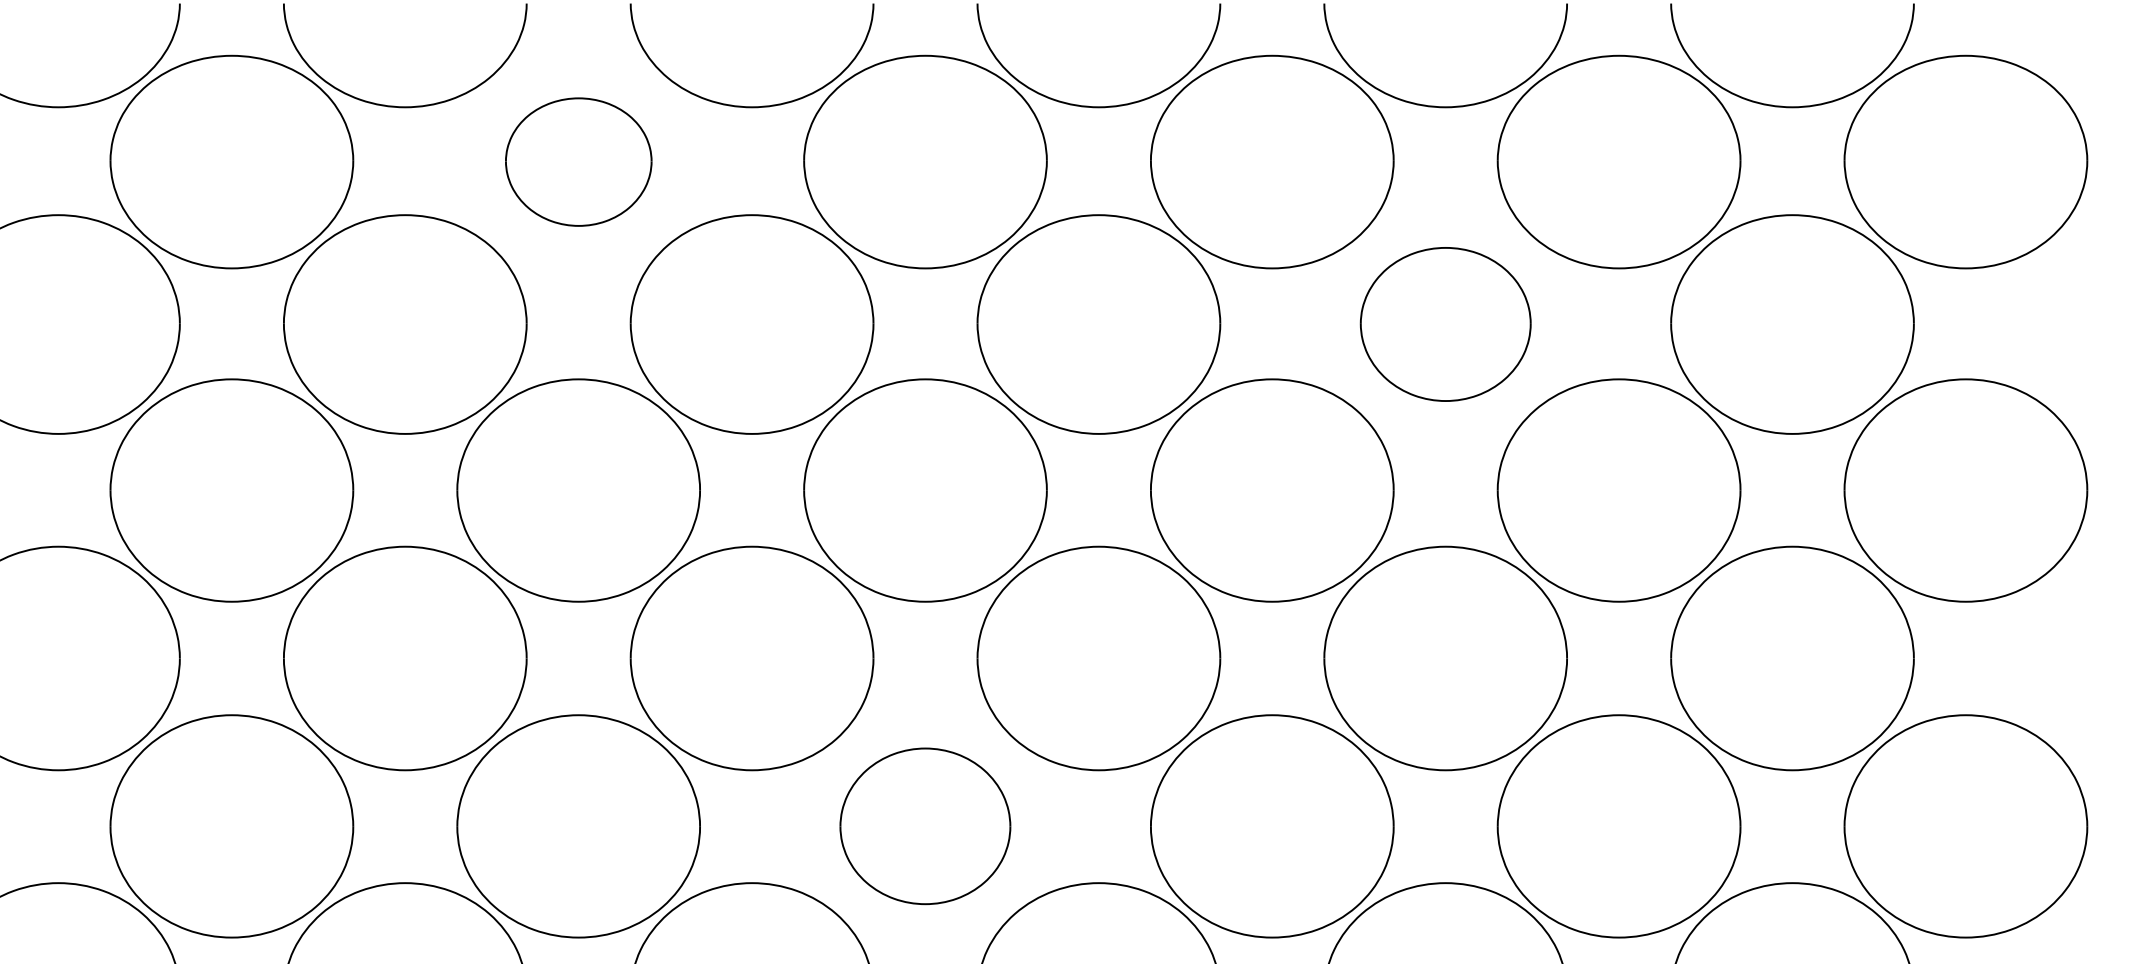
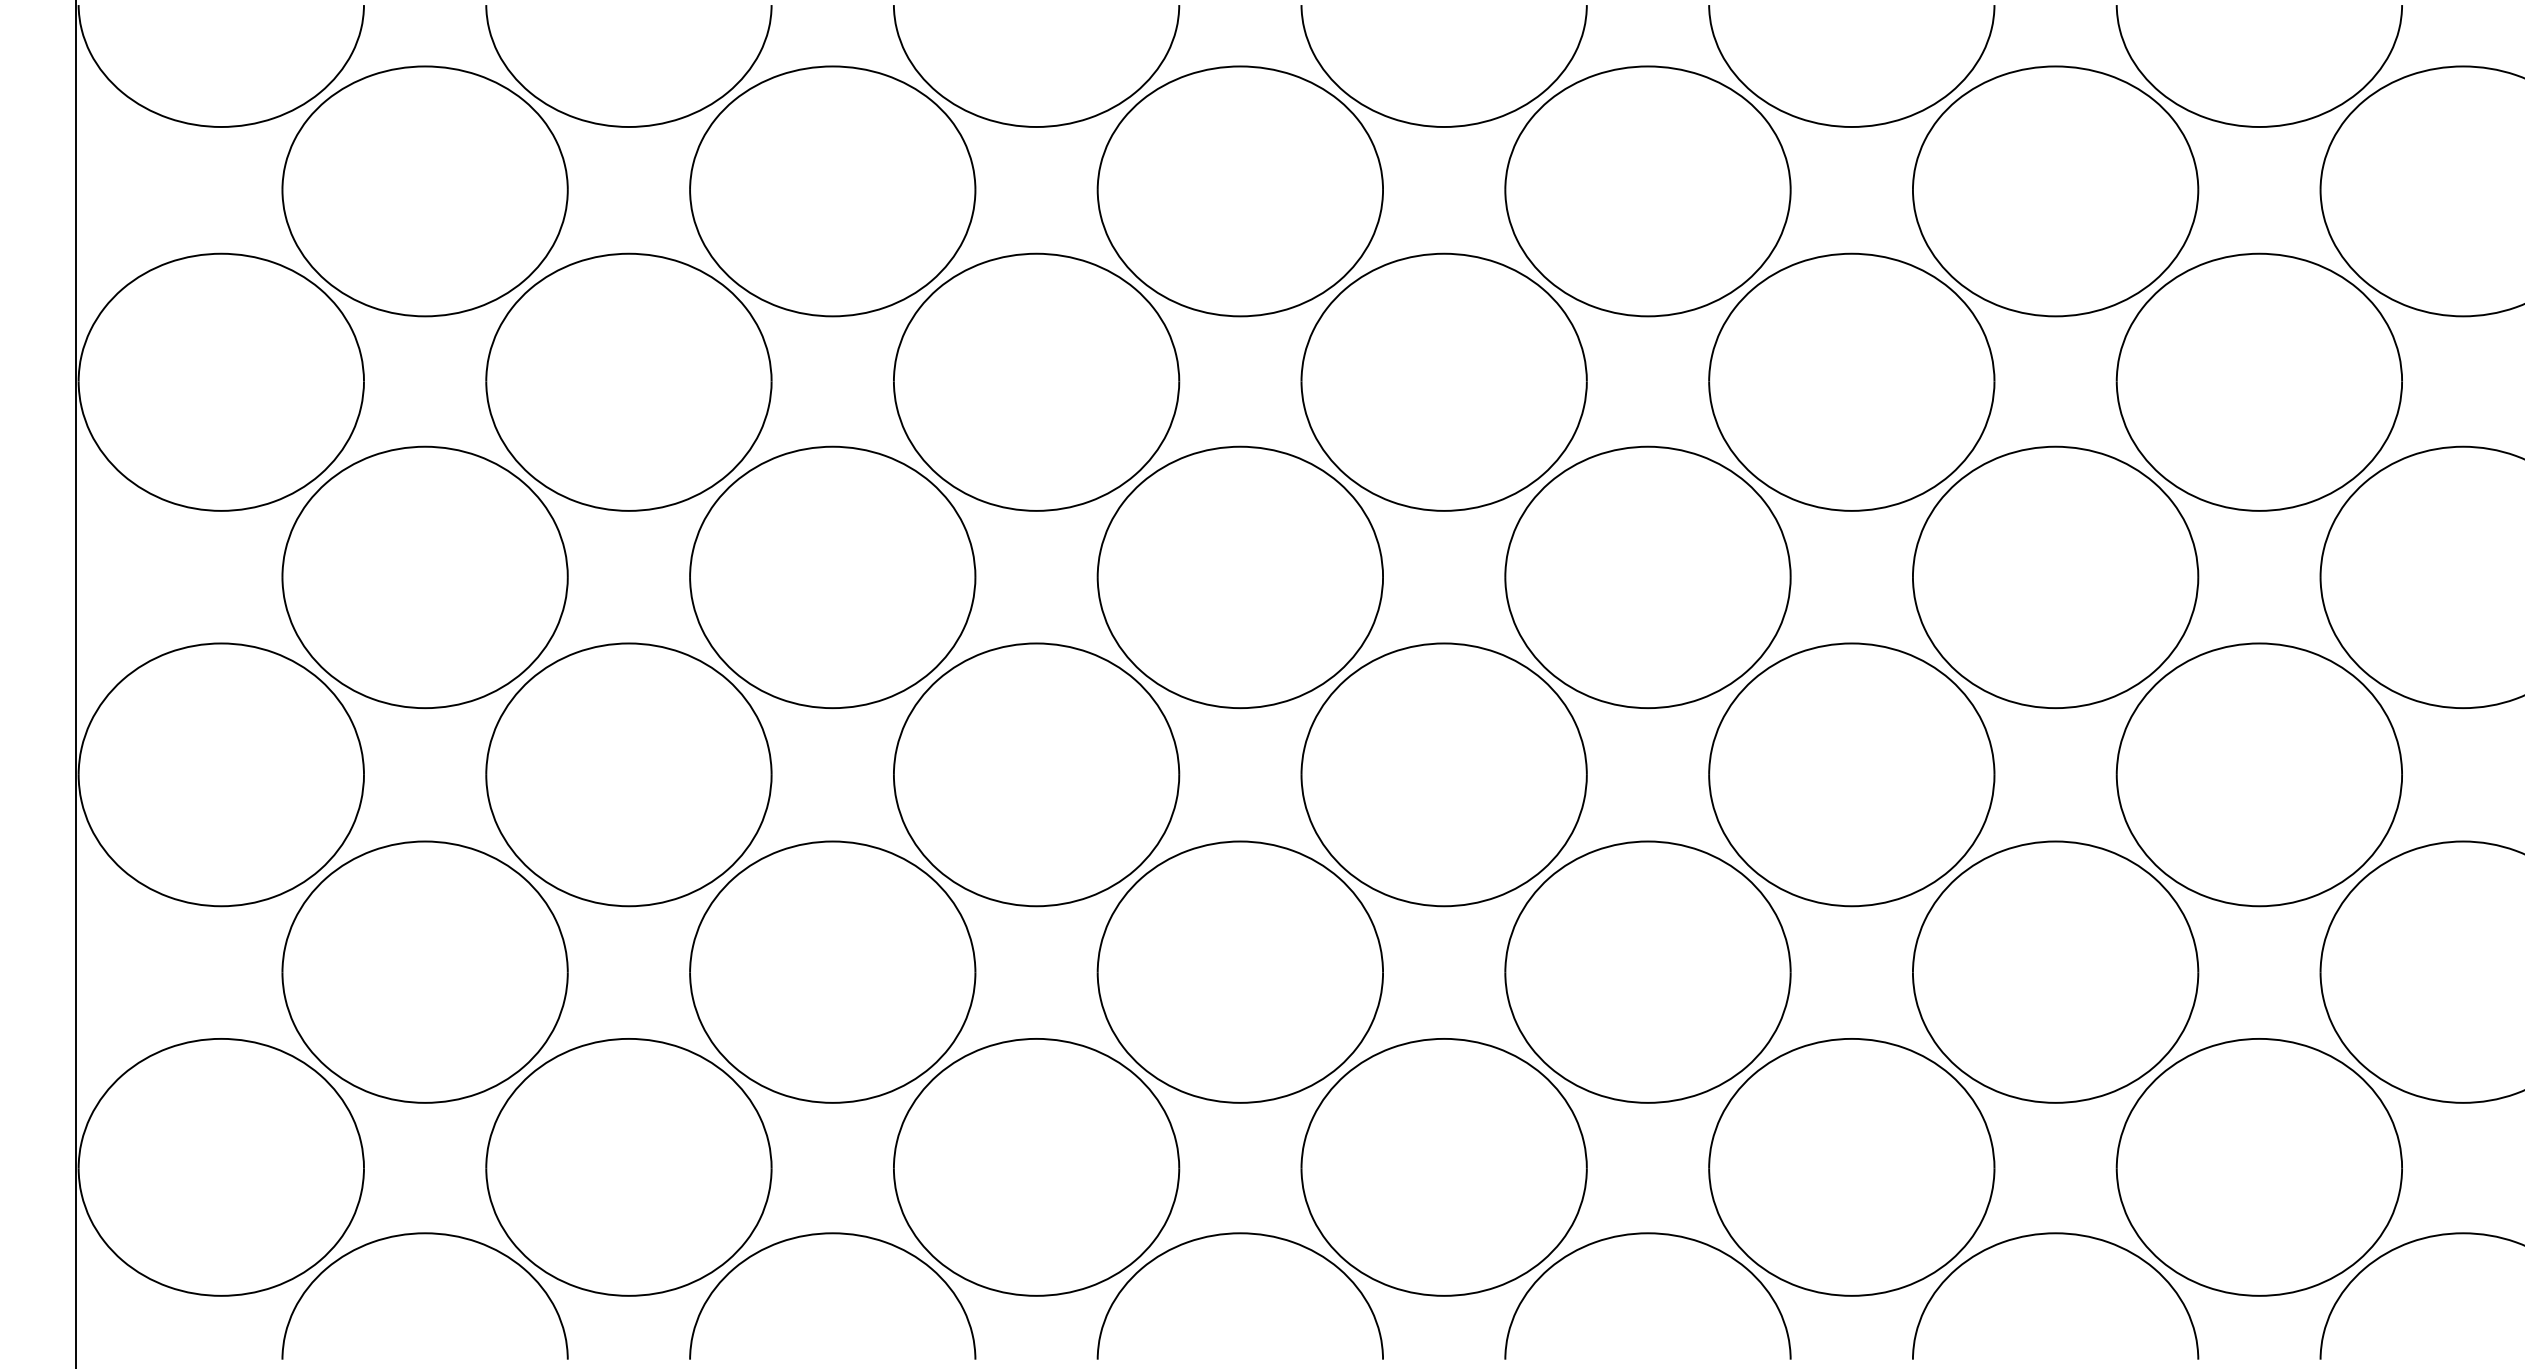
part: (578, 162) -> (832, 191), size x1.67
part: (1445, 323) -> (1851, 381), size x1.43
part: (924, 825) -> (1239, 971), size x1.43

